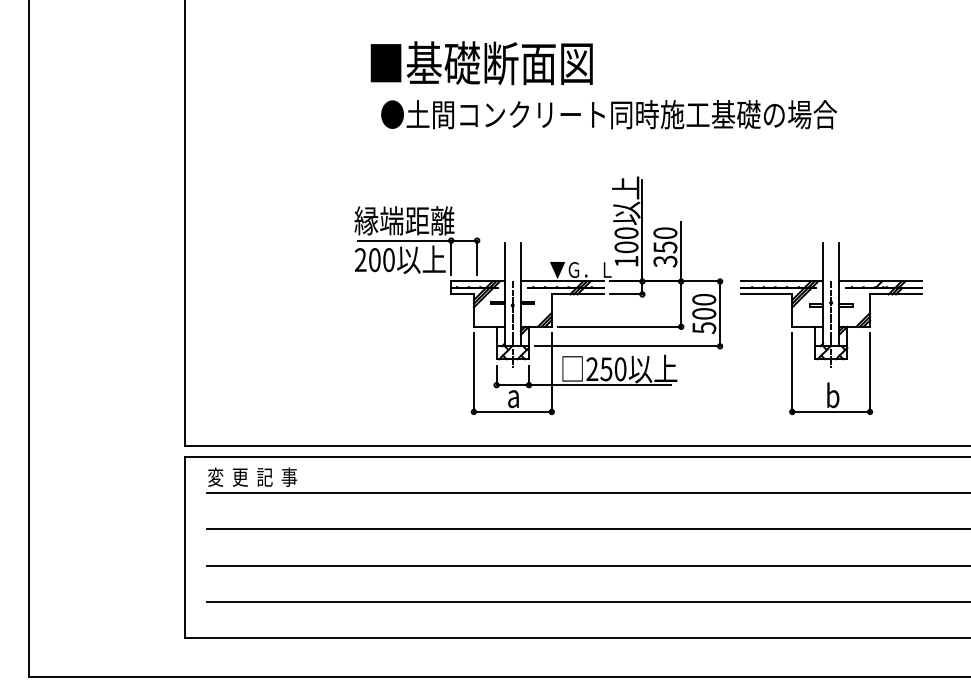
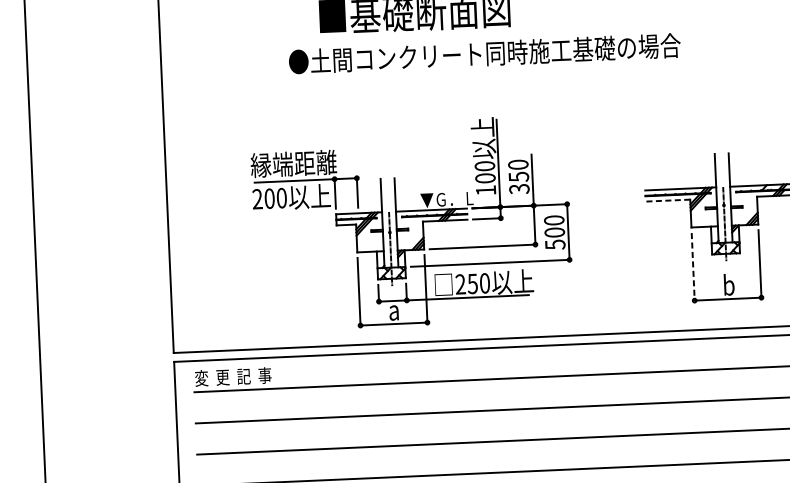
text: (609, 114) -> (485, 53), moved
line: (766, 294) -> (668, 200), solid -> dashed
part: (538, 295) -> (411, 223), moved
line: (792, 373) -> (693, 267), solid -> dashed

